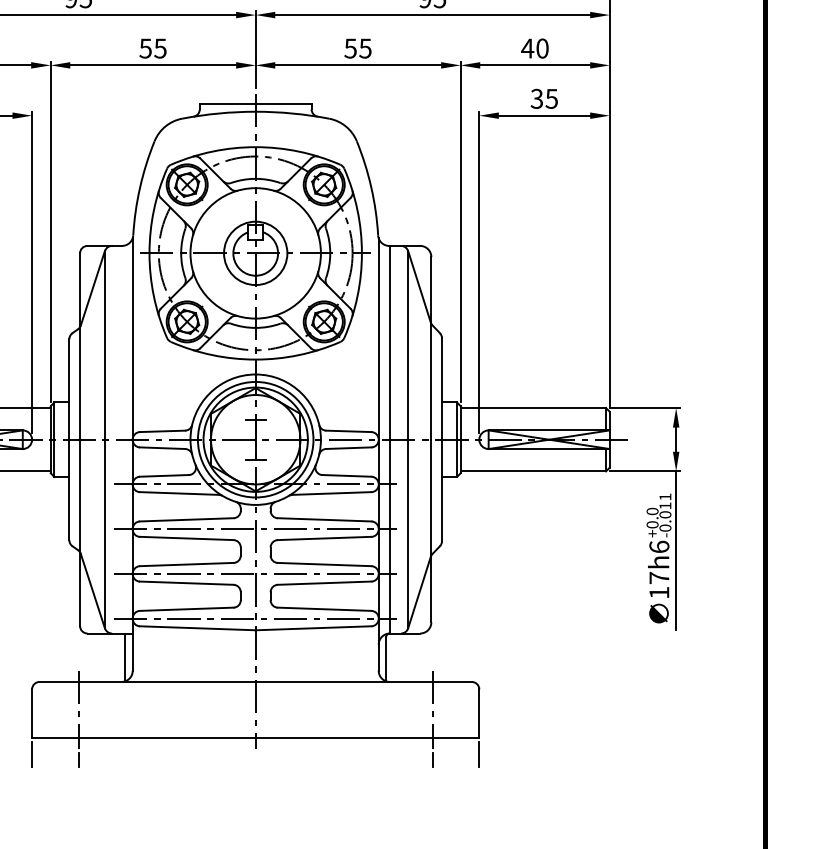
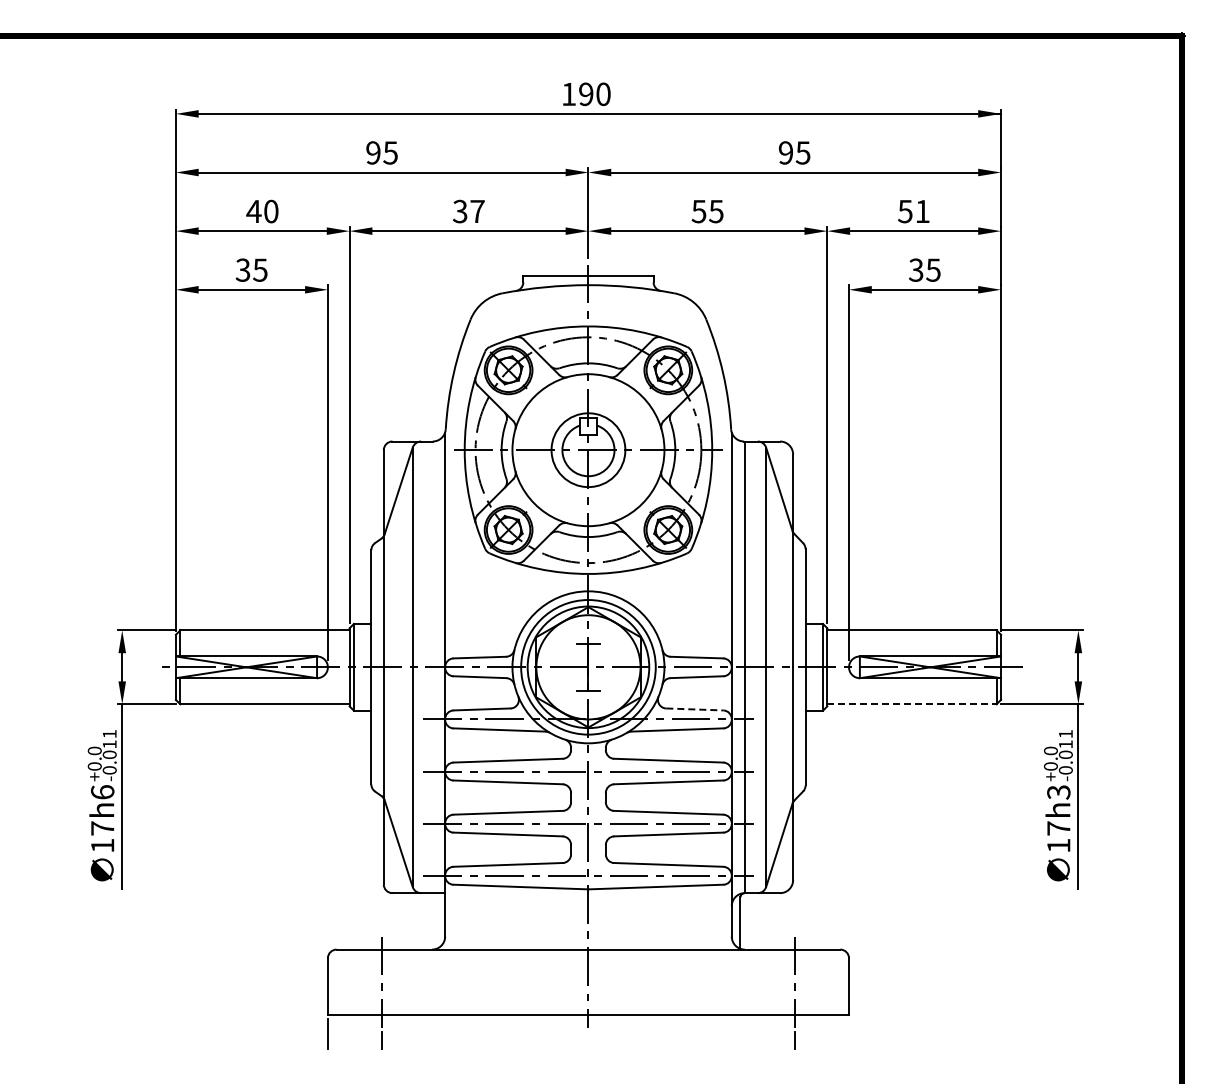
text: (152, 48) -> (468, 211), 55 -> 37
text: (534, 48) -> (913, 211), 40 -> 51
line: (533, 471) -> (912, 704), solid -> dashed
line: (346, 475) -> (694, 709), solid -> dashed
text: (659, 547) -> (1058, 792), 17h6 -> 17h3
line: (125, 656) -> (436, 920), removed
line: (479, 753) -> (849, 1033), removed

